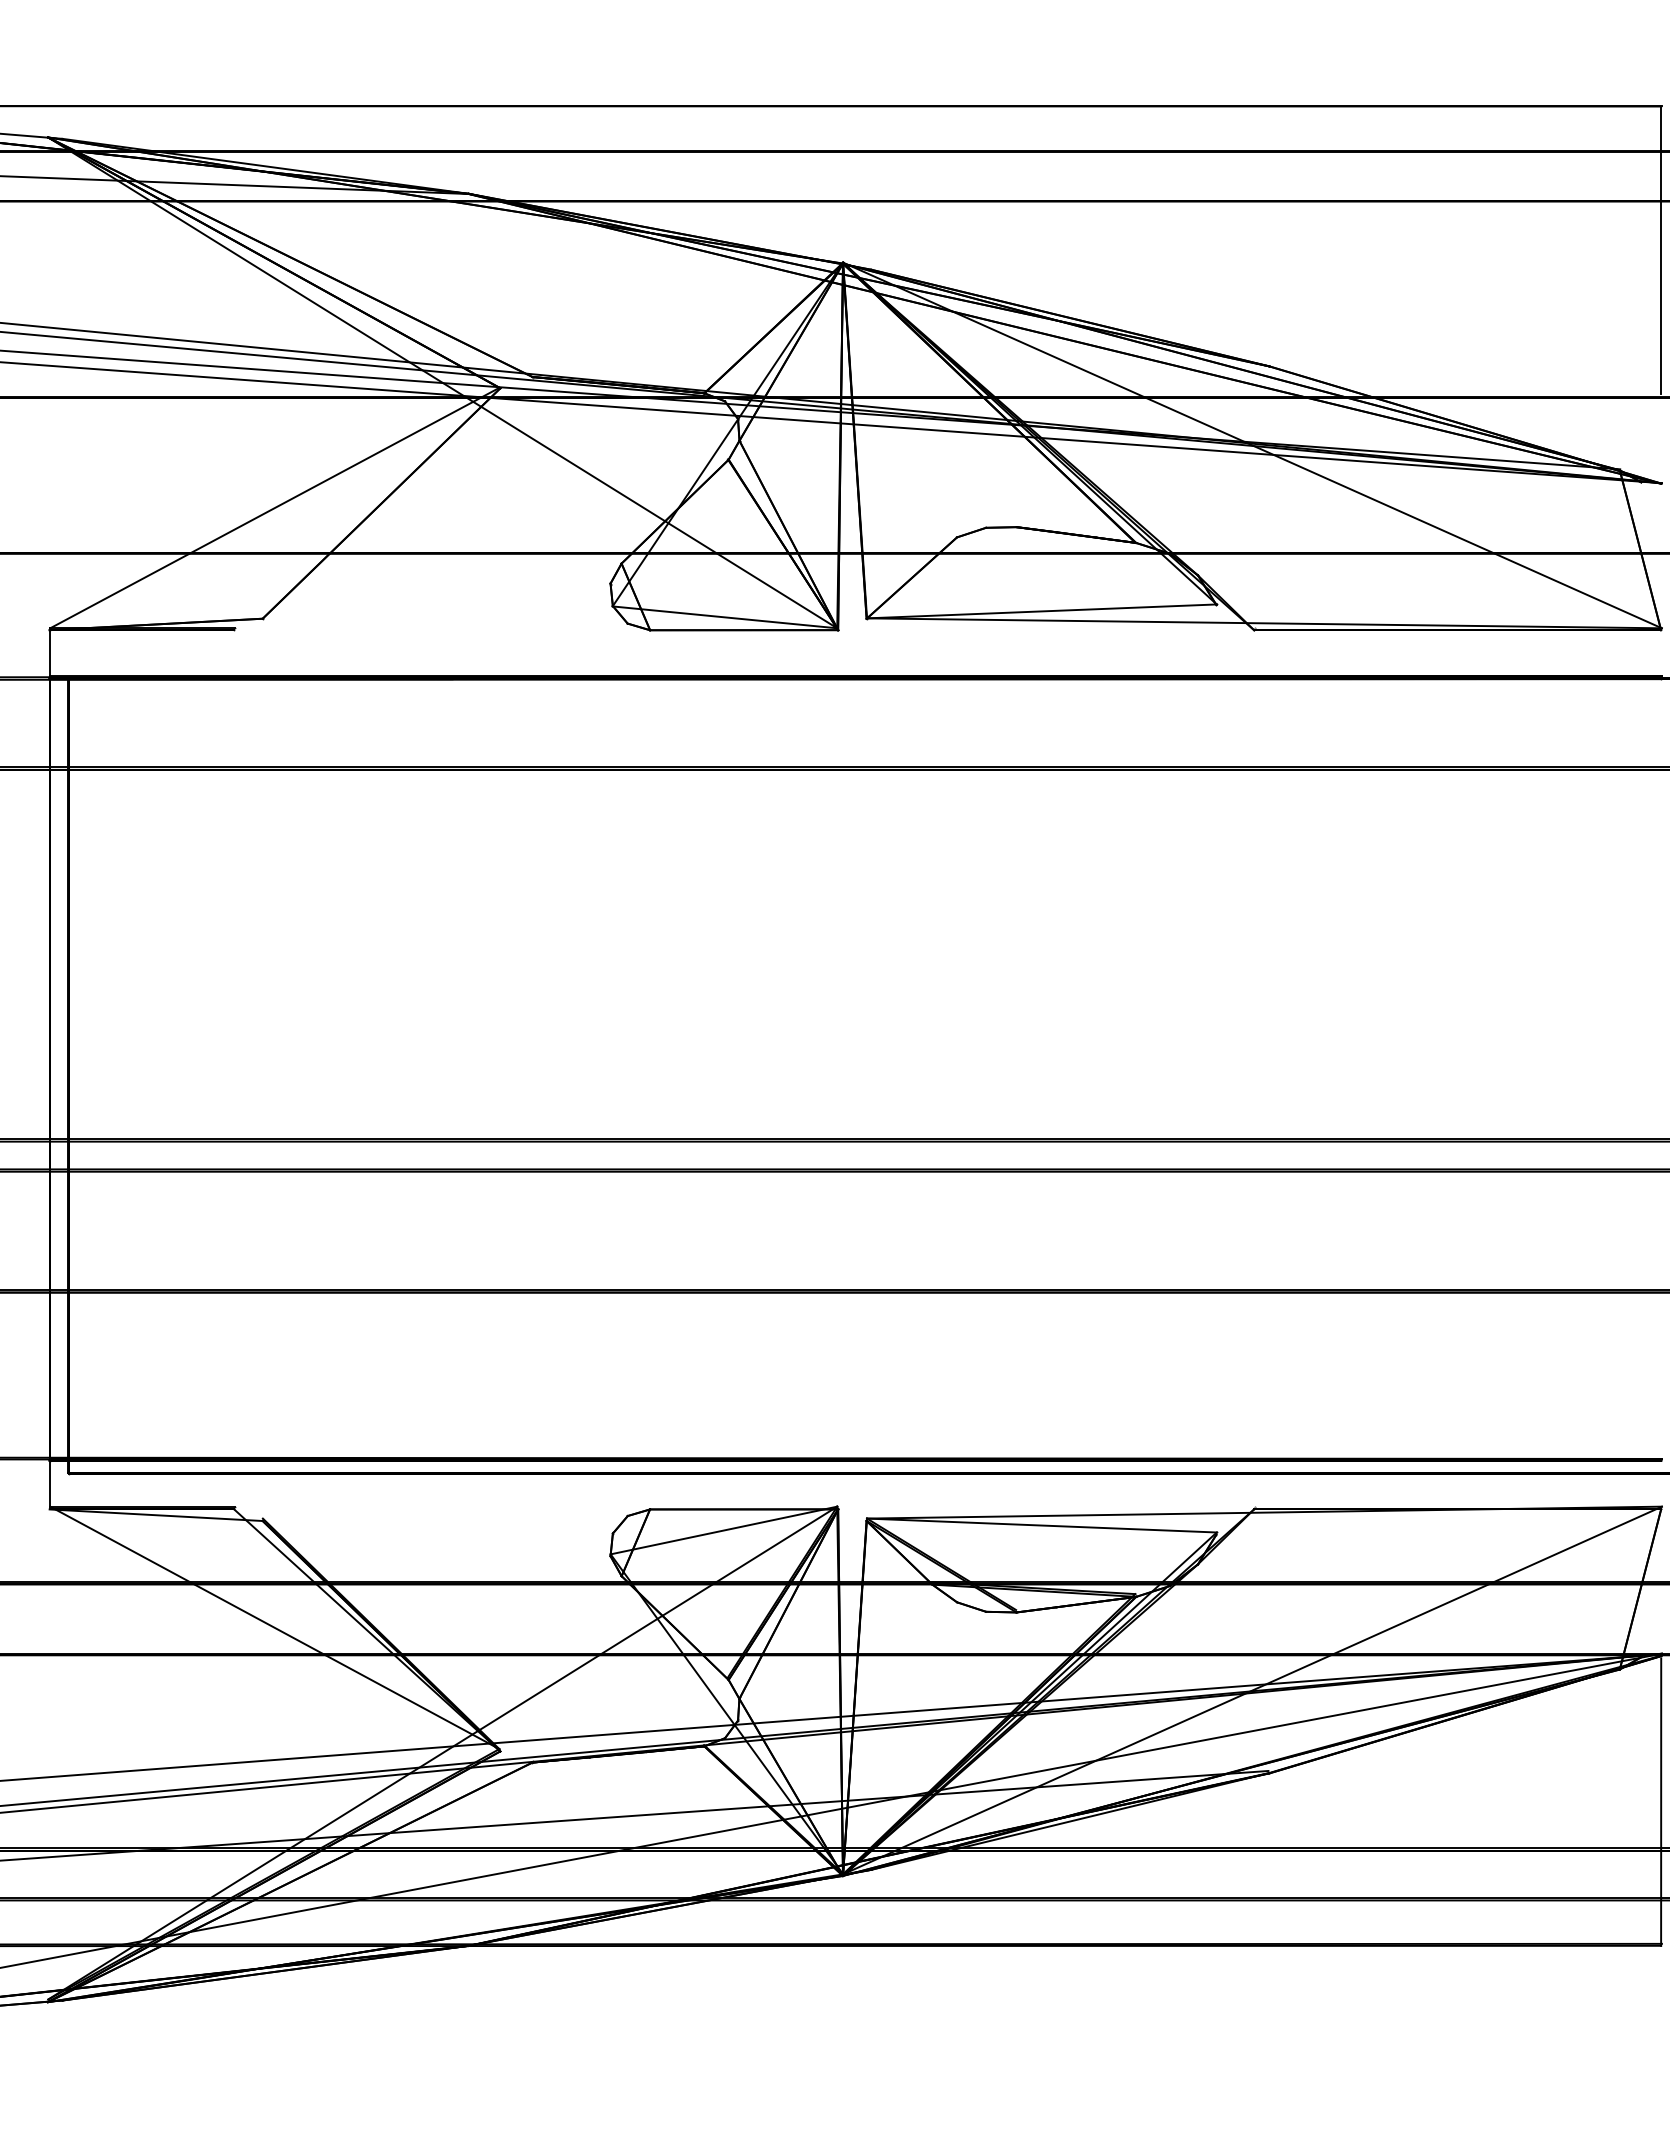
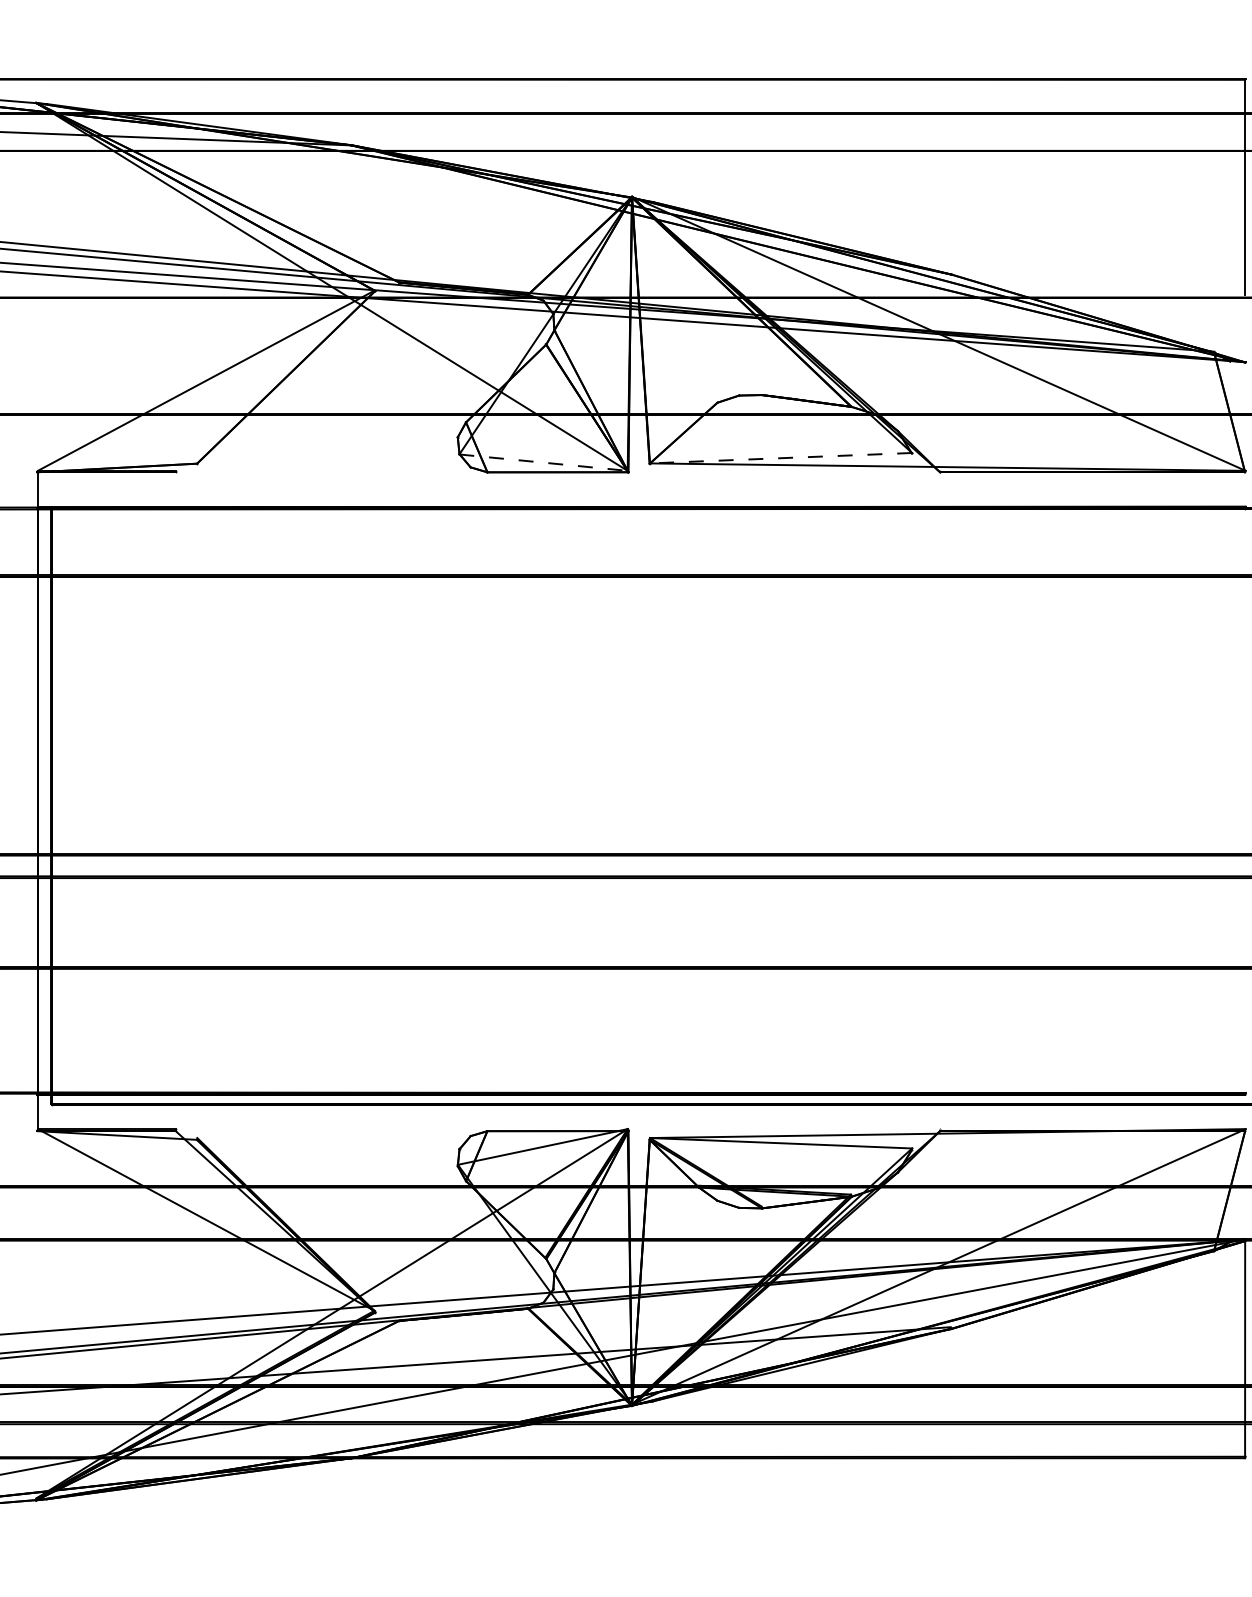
line: (1041, 611) -> (780, 458), solid -> dashed
line: (724, 617) -> (543, 462), solid -> dashed

